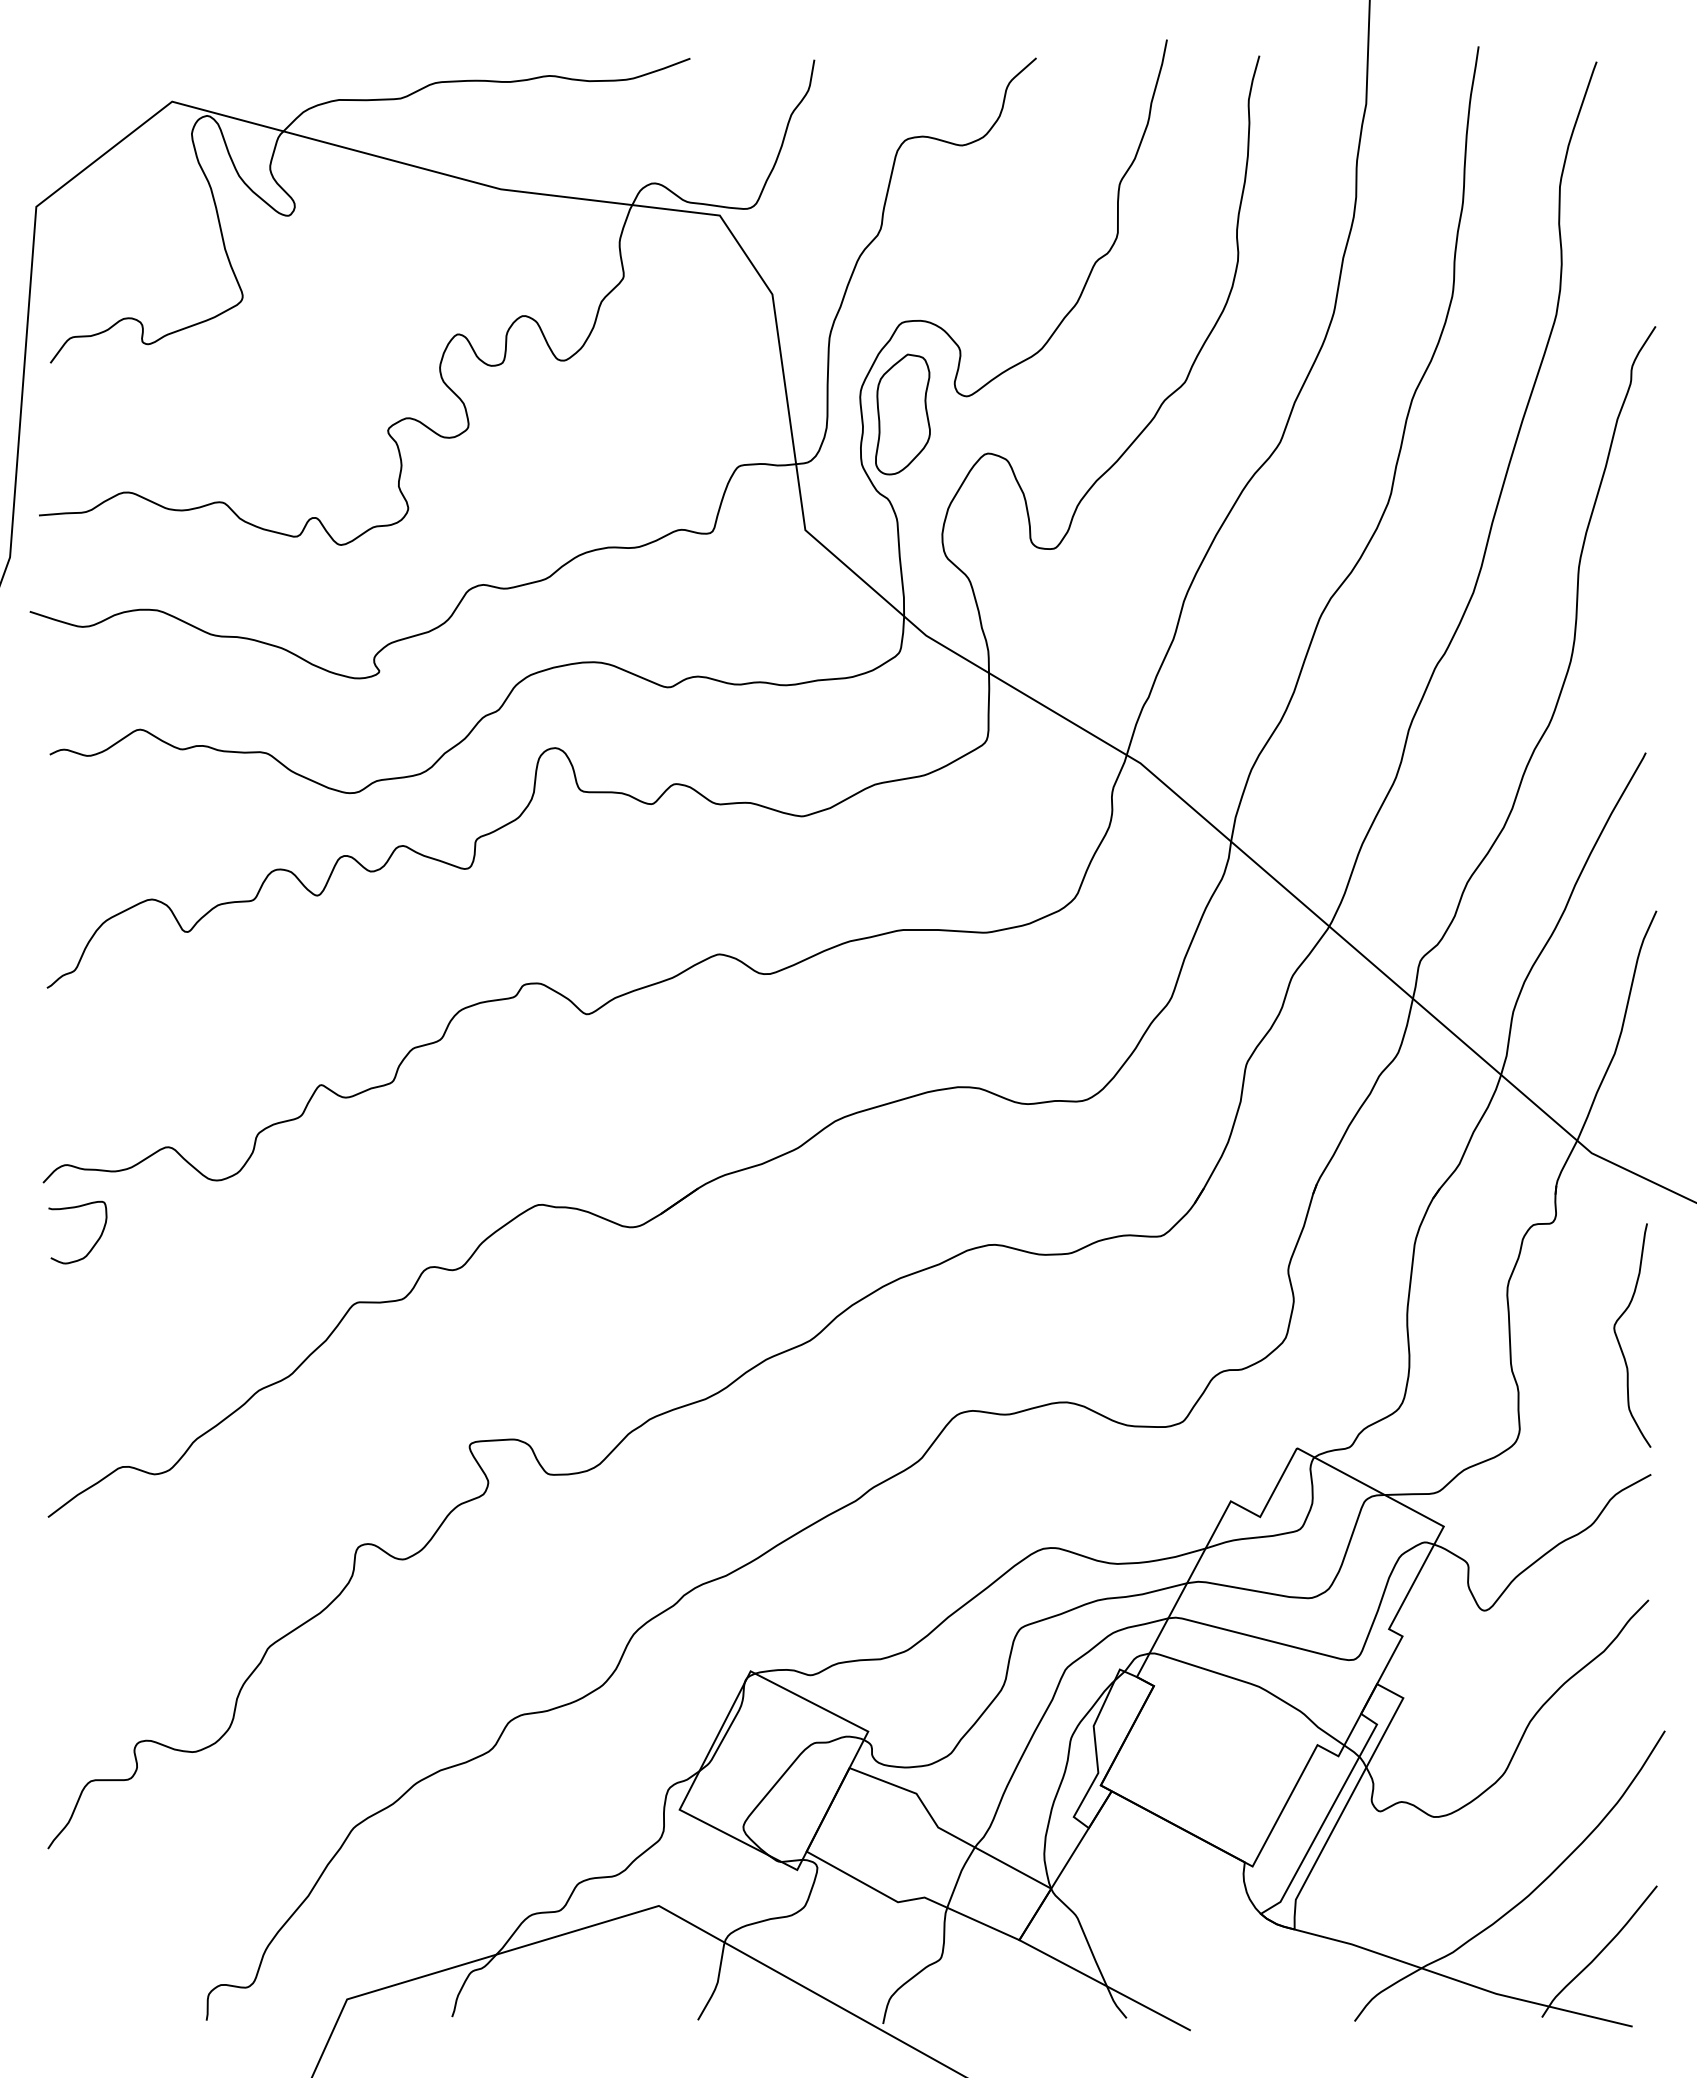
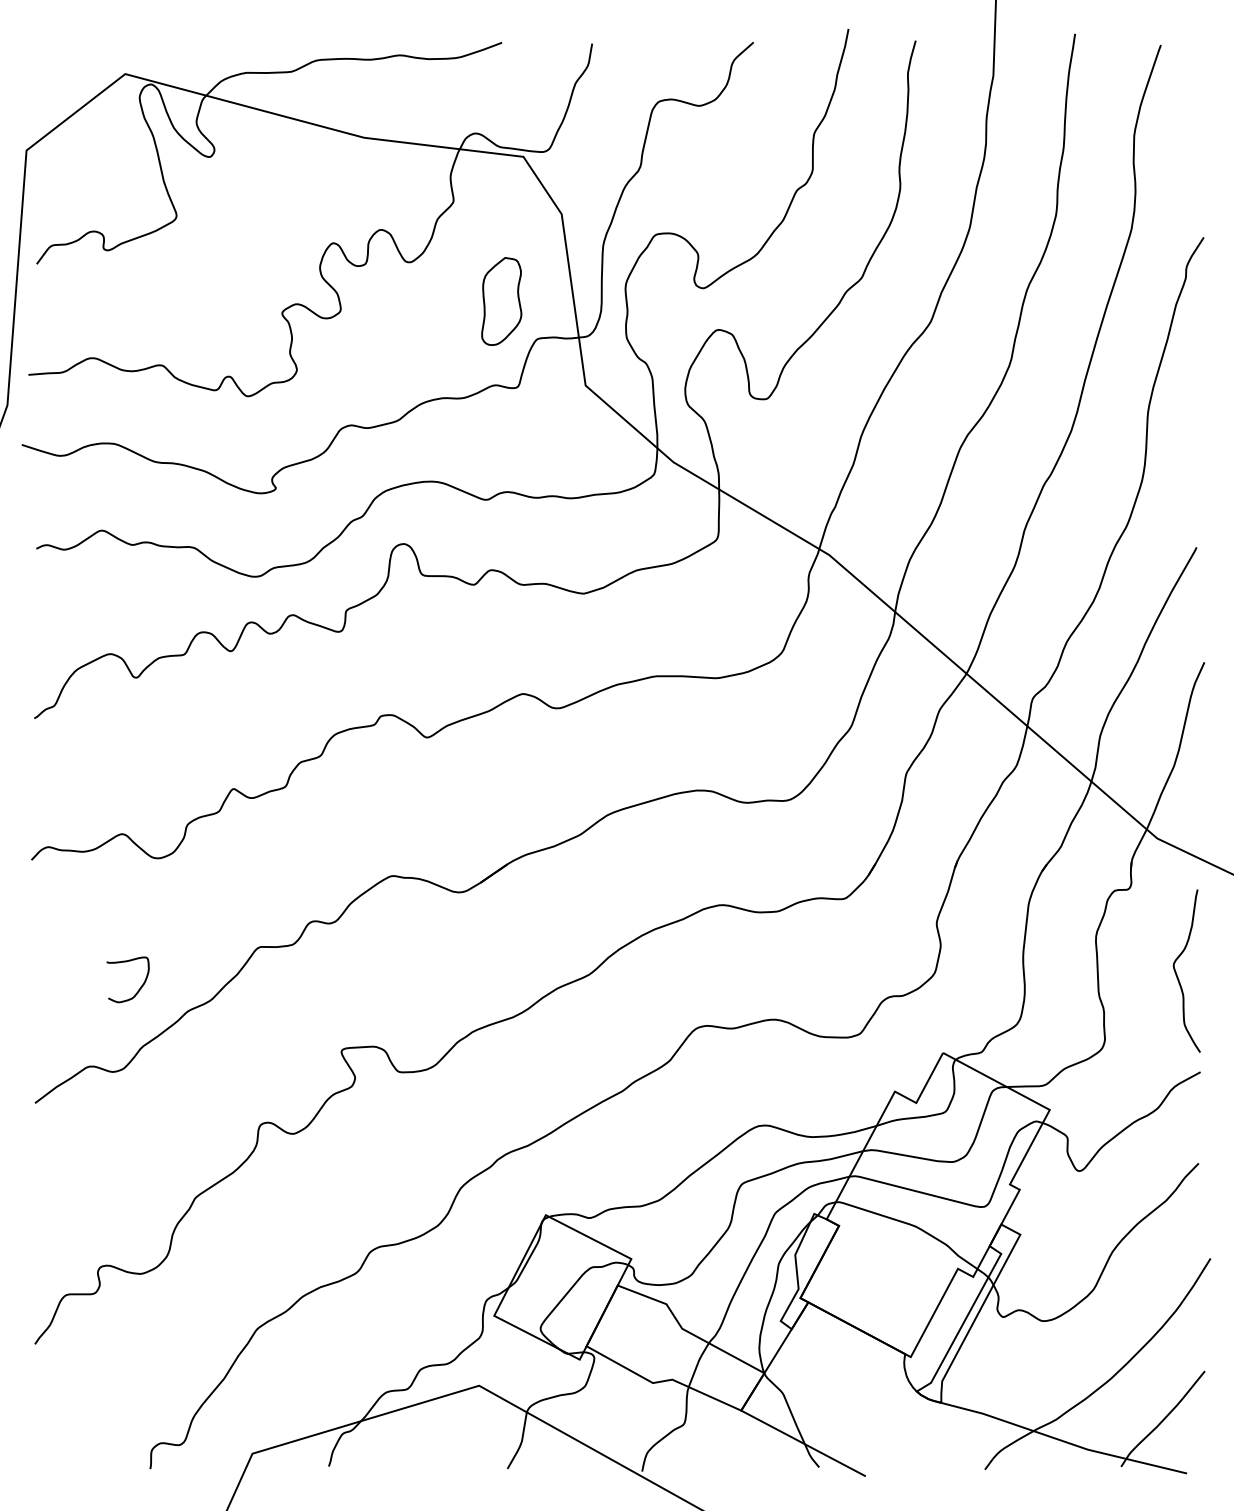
part: (902, 414) -> (501, 301), moved
curve: (94, 1243) -> (140, 987), moved

